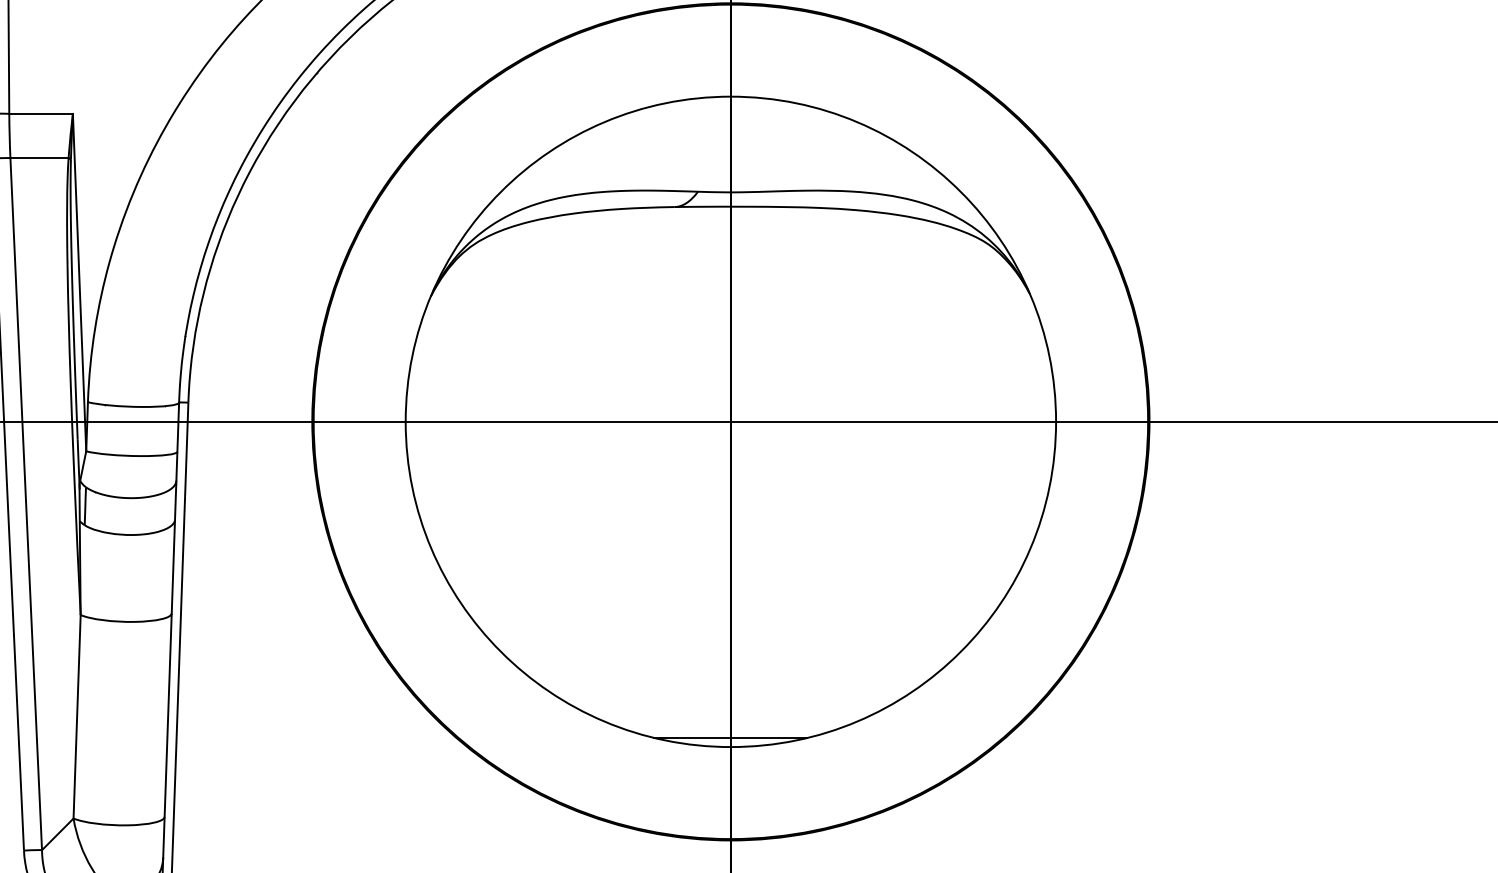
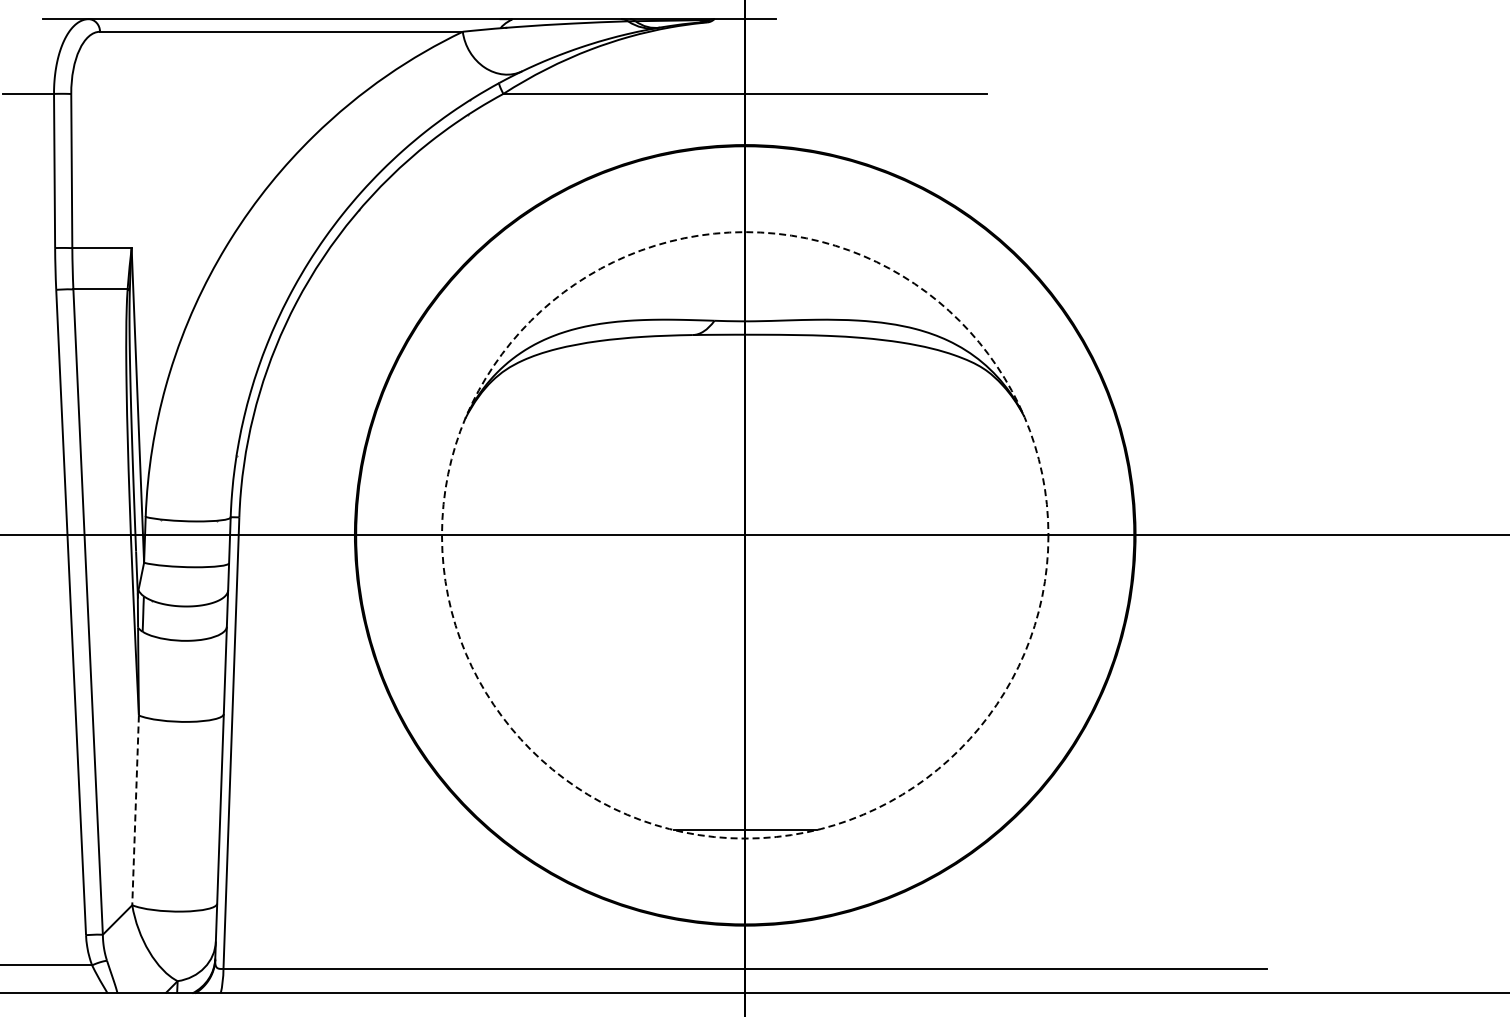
circle: (730, 422) -> (744, 535), solid -> dashed
line: (77, 716) -> (135, 810), solid -> dashed

